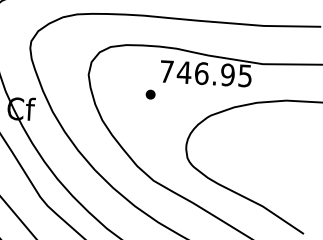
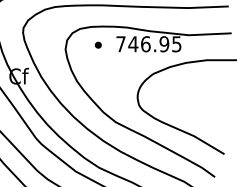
part: (149, 93) -> (97, 44), moved

